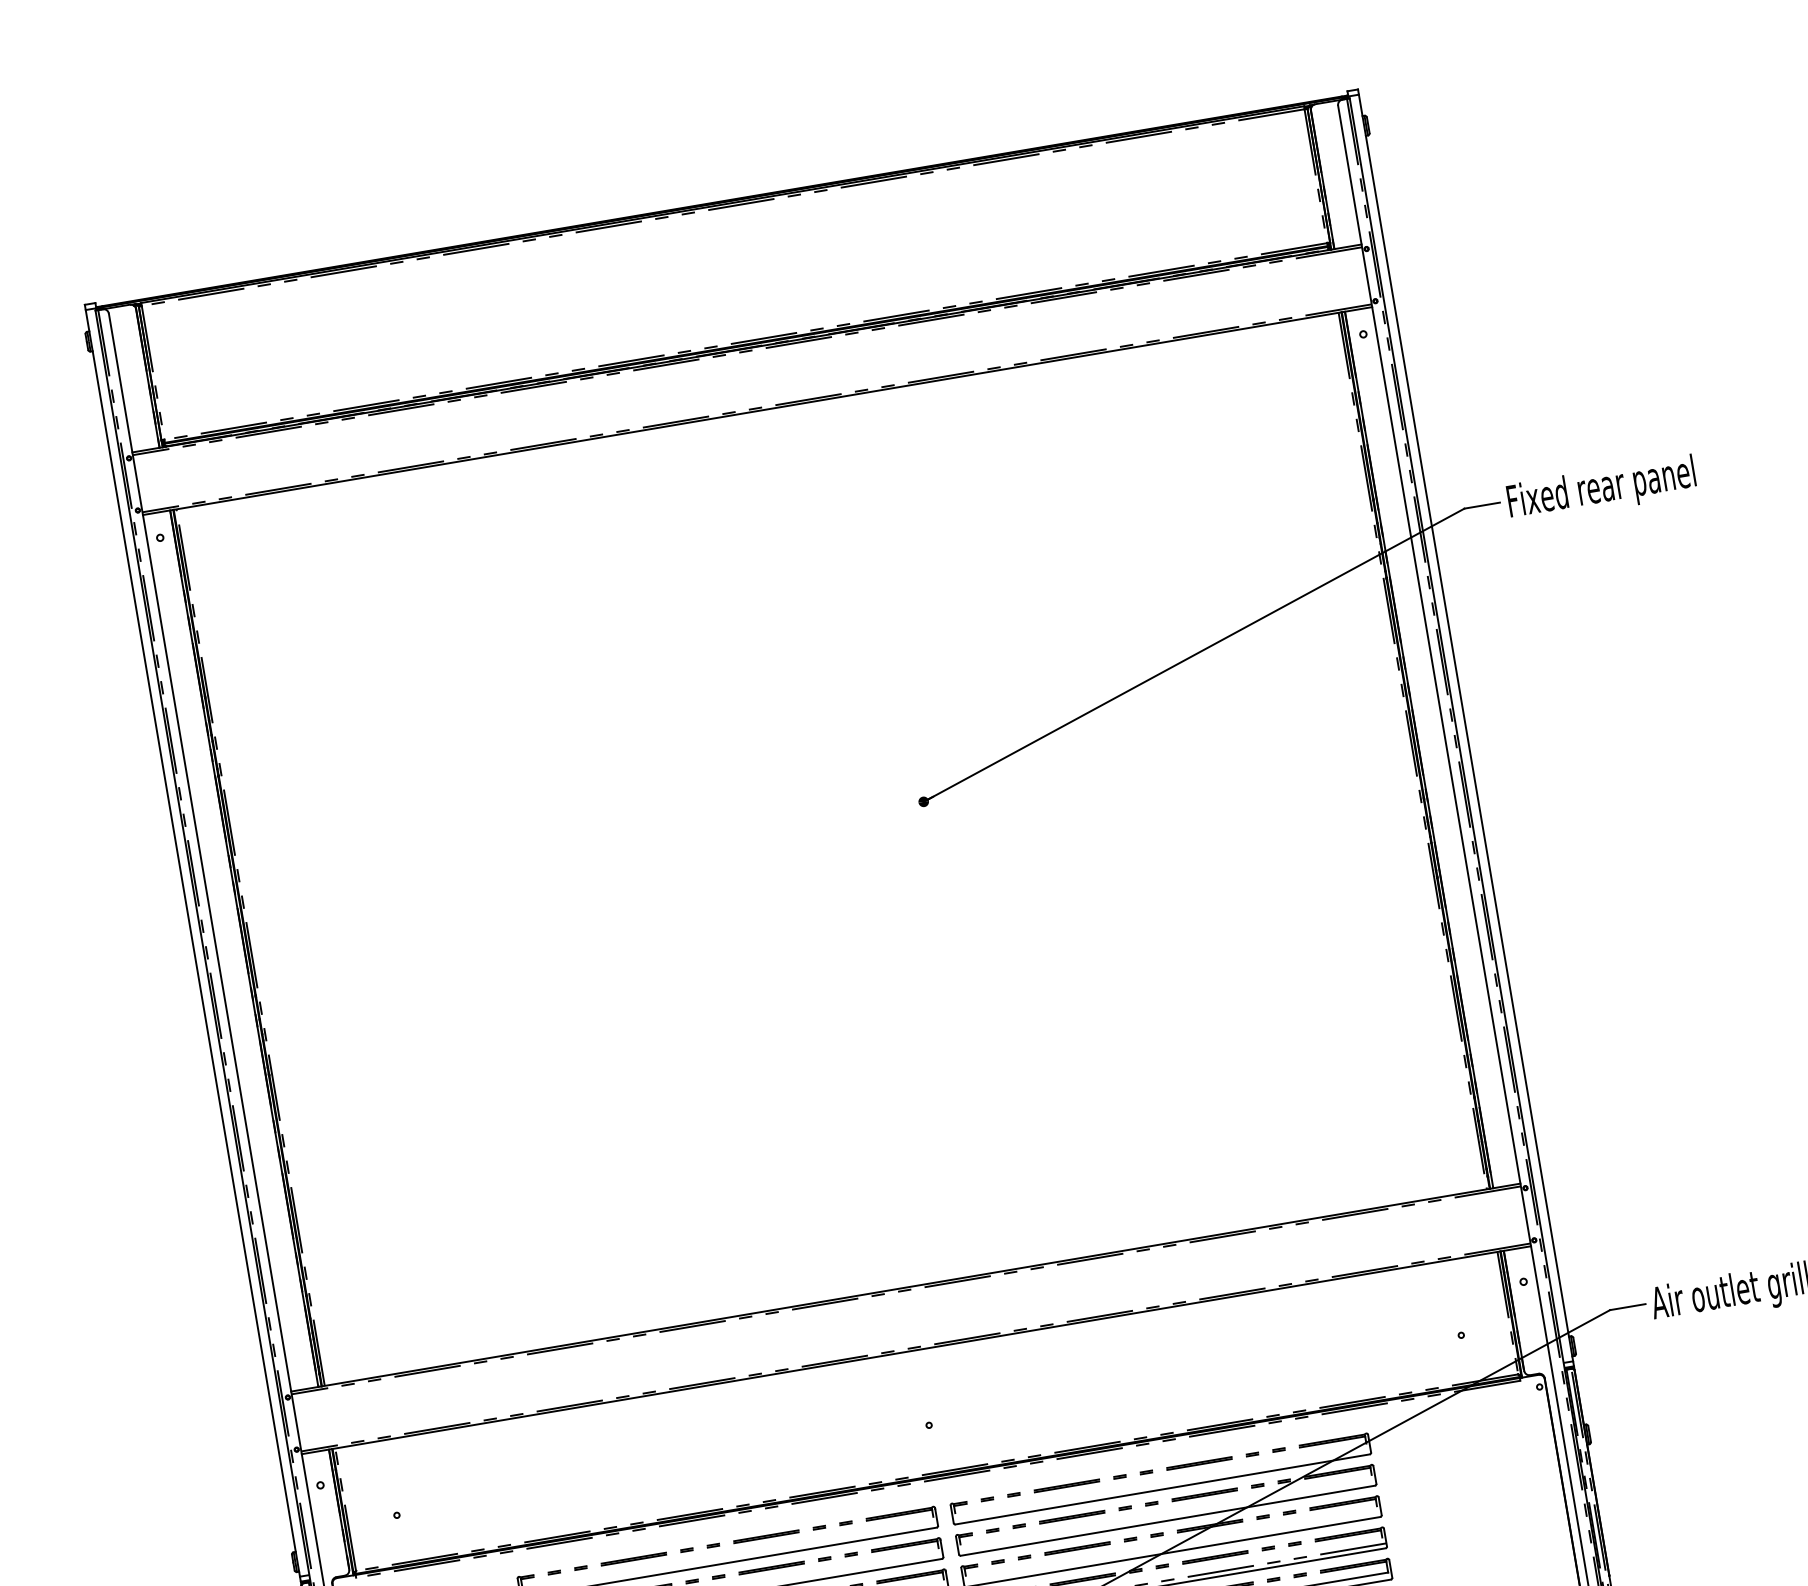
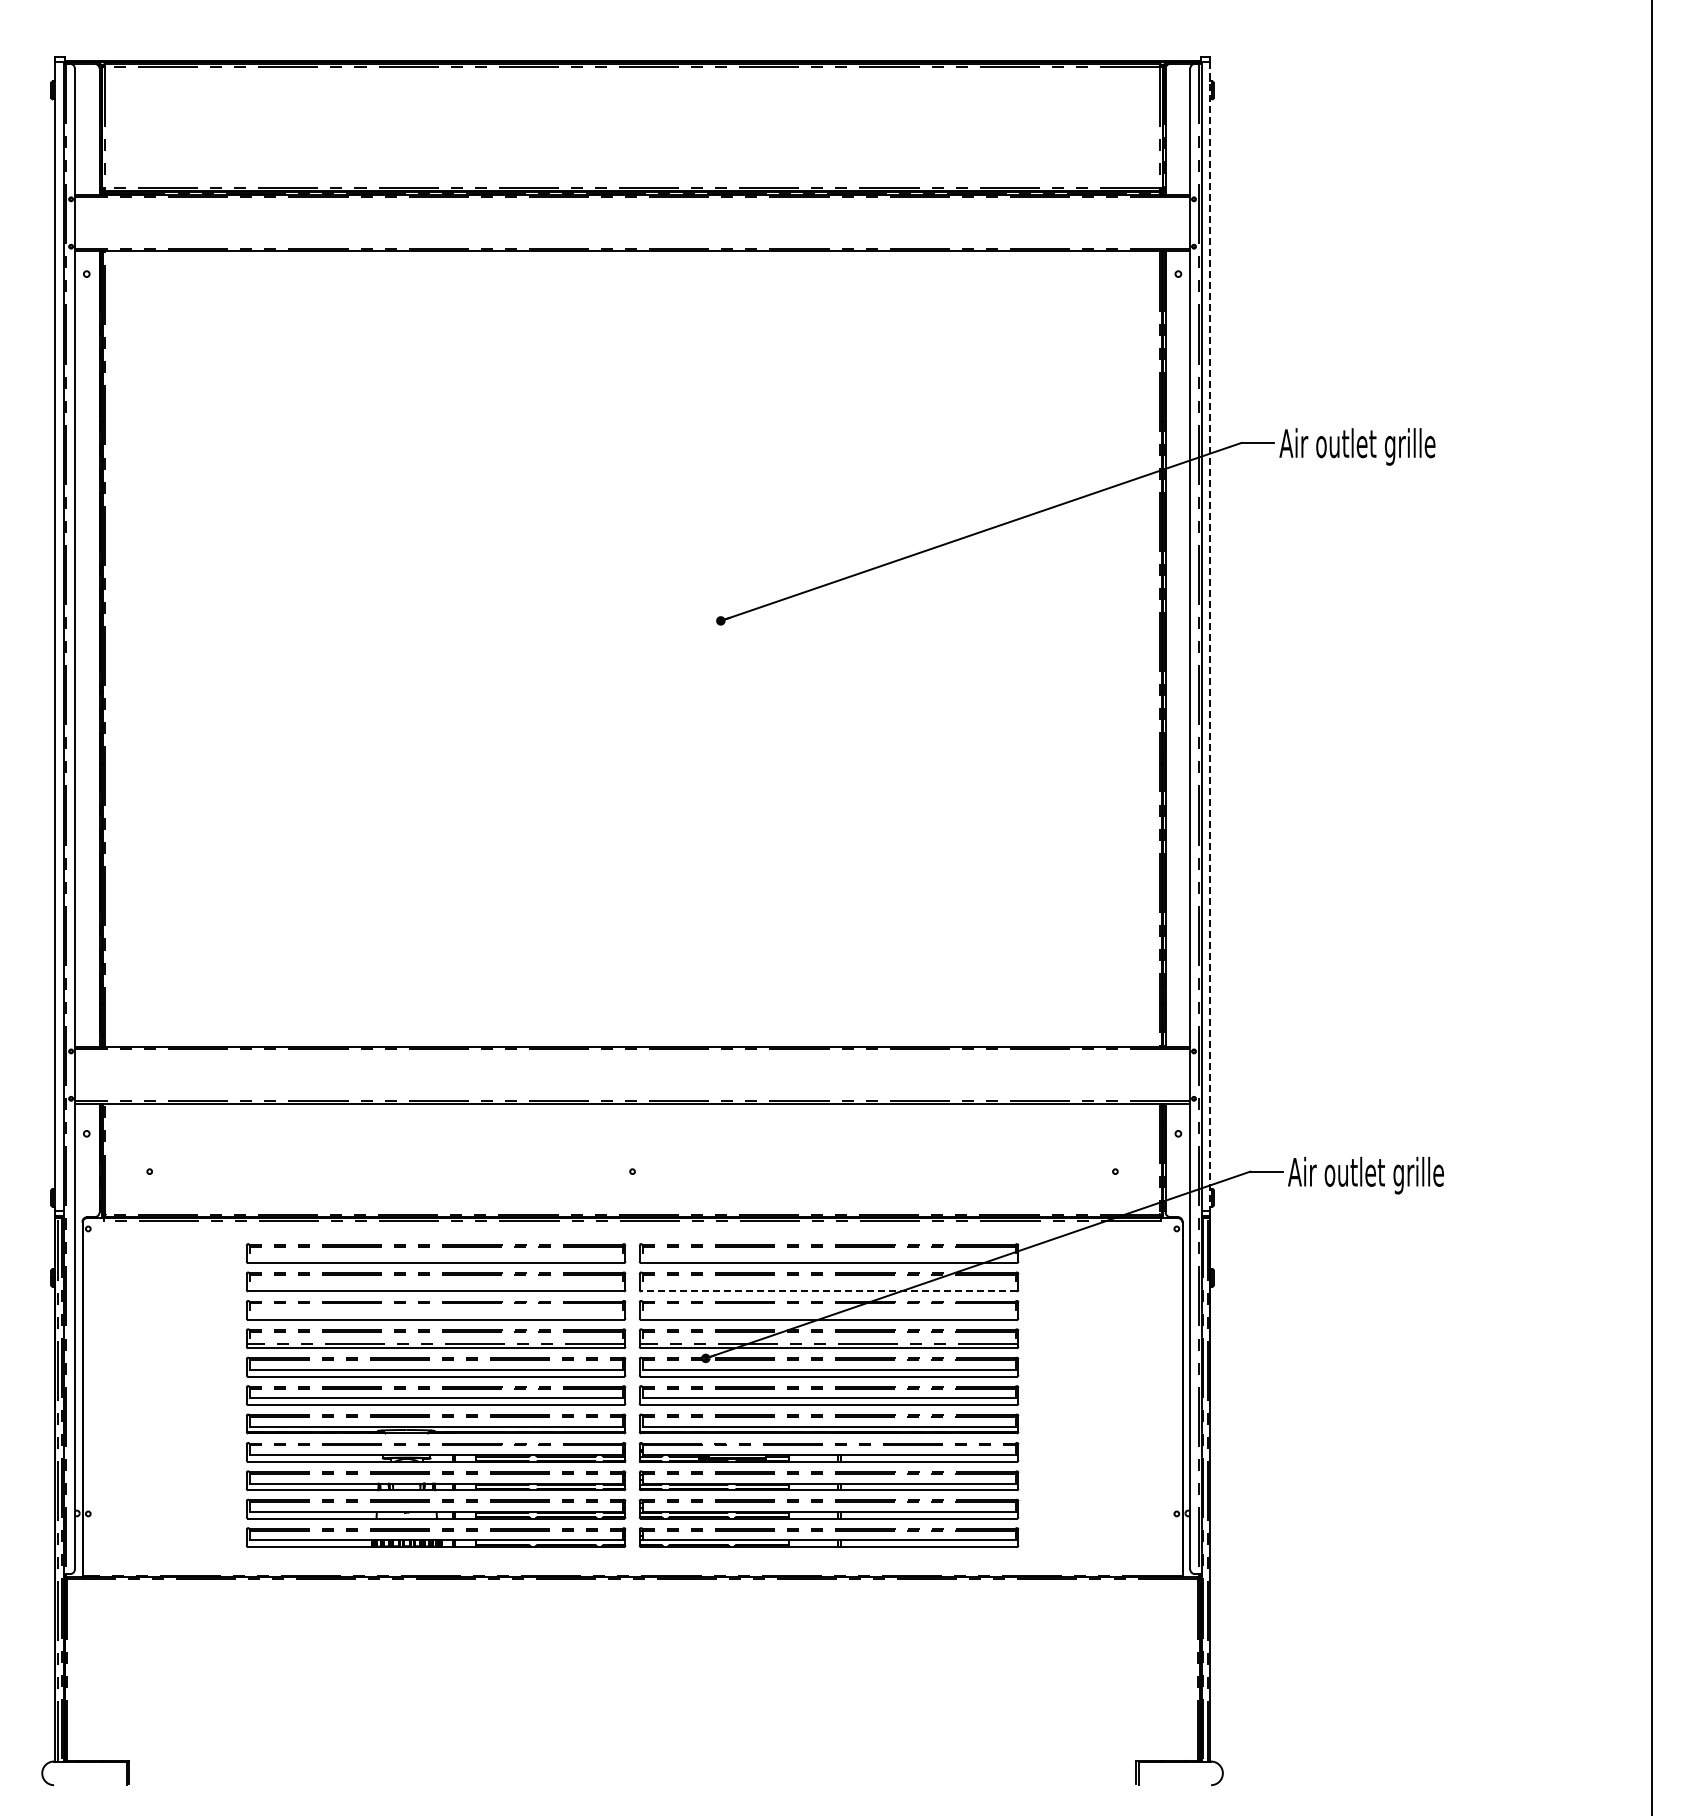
text: (1600, 489) -> (1364, 446), Fixed rear panel -> Air outlet grille
line: (1466, 727) -> (1210, 636), solid -> dashed
line: (1168, 1520) -> (829, 1291), solid -> dashed

